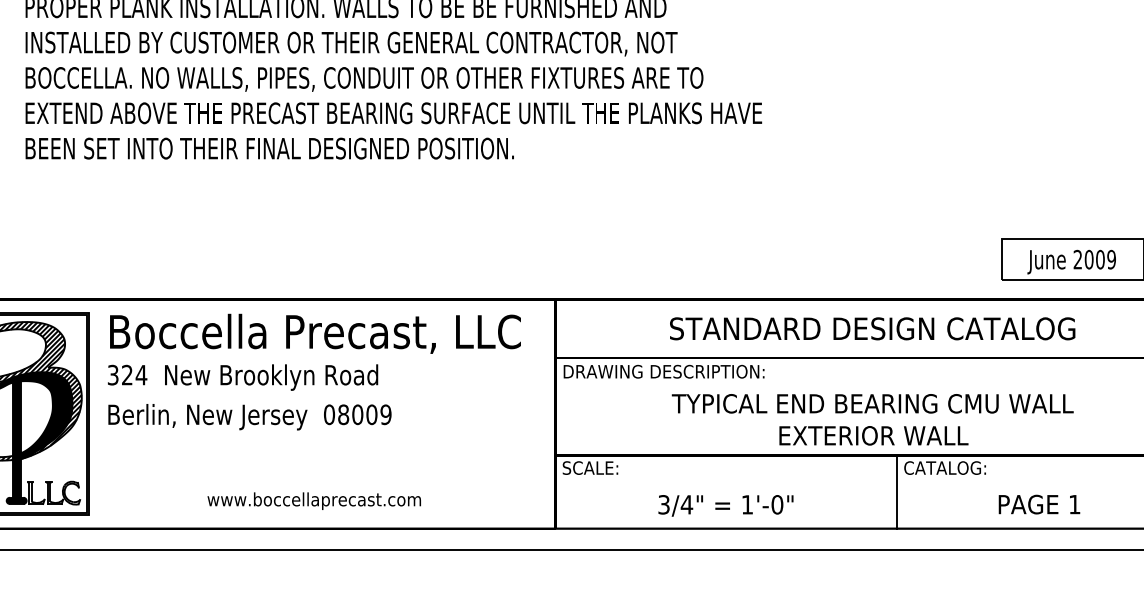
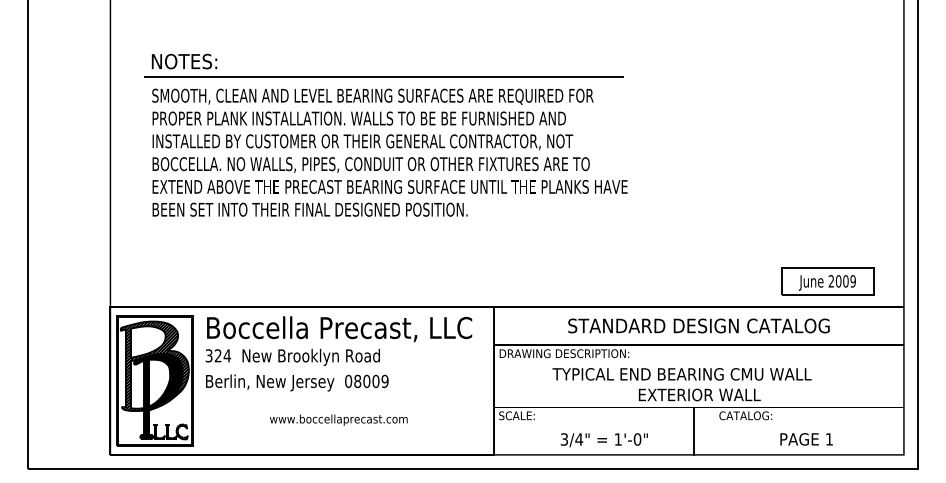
text: (871, 404) -> (681, 374), moved
line: (896, 490) -> (693, 430), moved
text: (313, 500) -> (338, 419), moved

